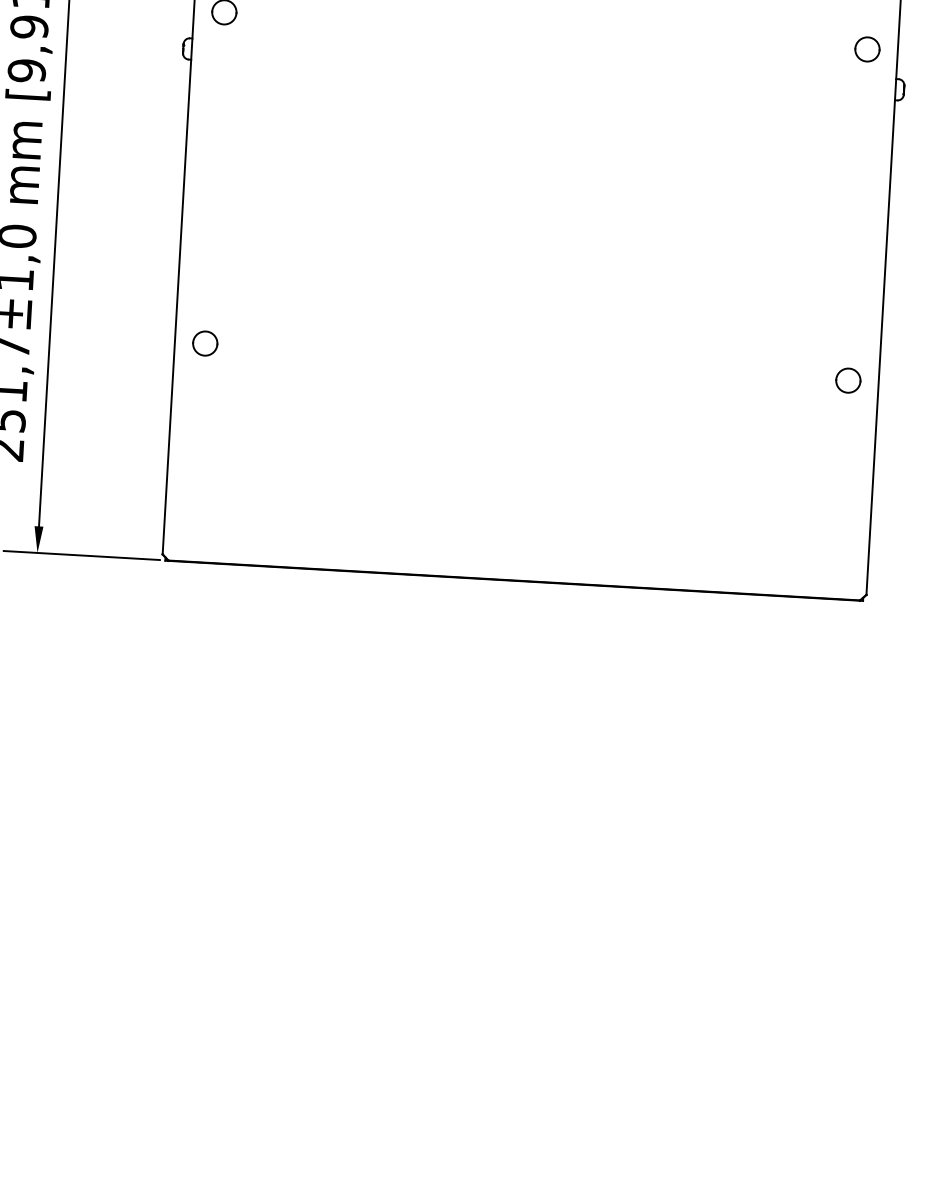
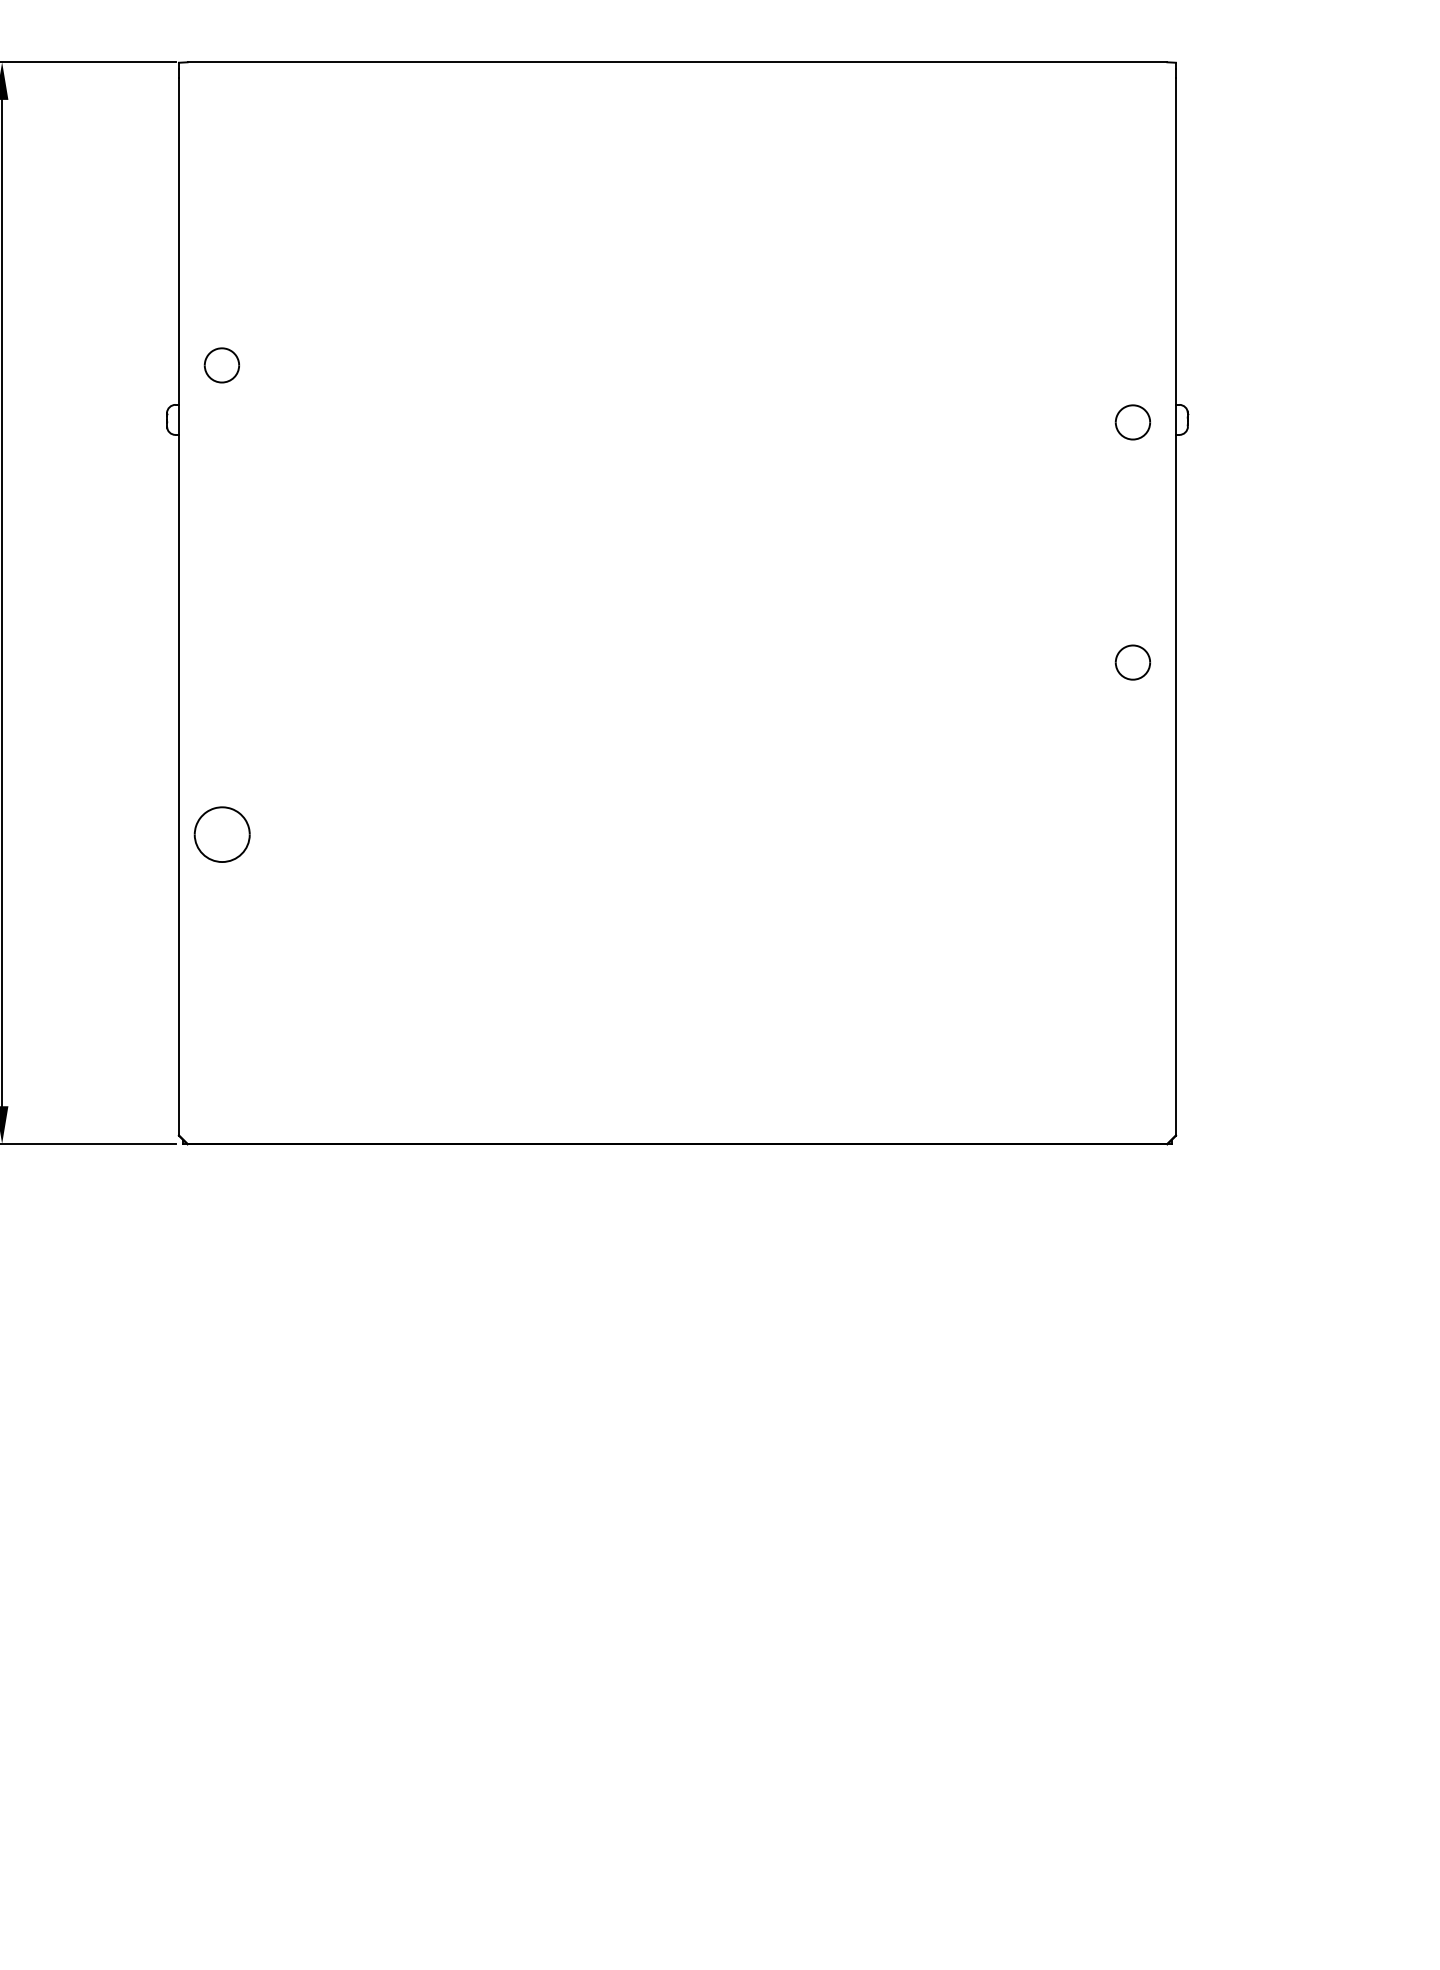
part: (867, 49) -> (1132, 422), moved
part: (204, 343) -> (221, 834), size x1.6
part: (848, 380) -> (1132, 662), moved

